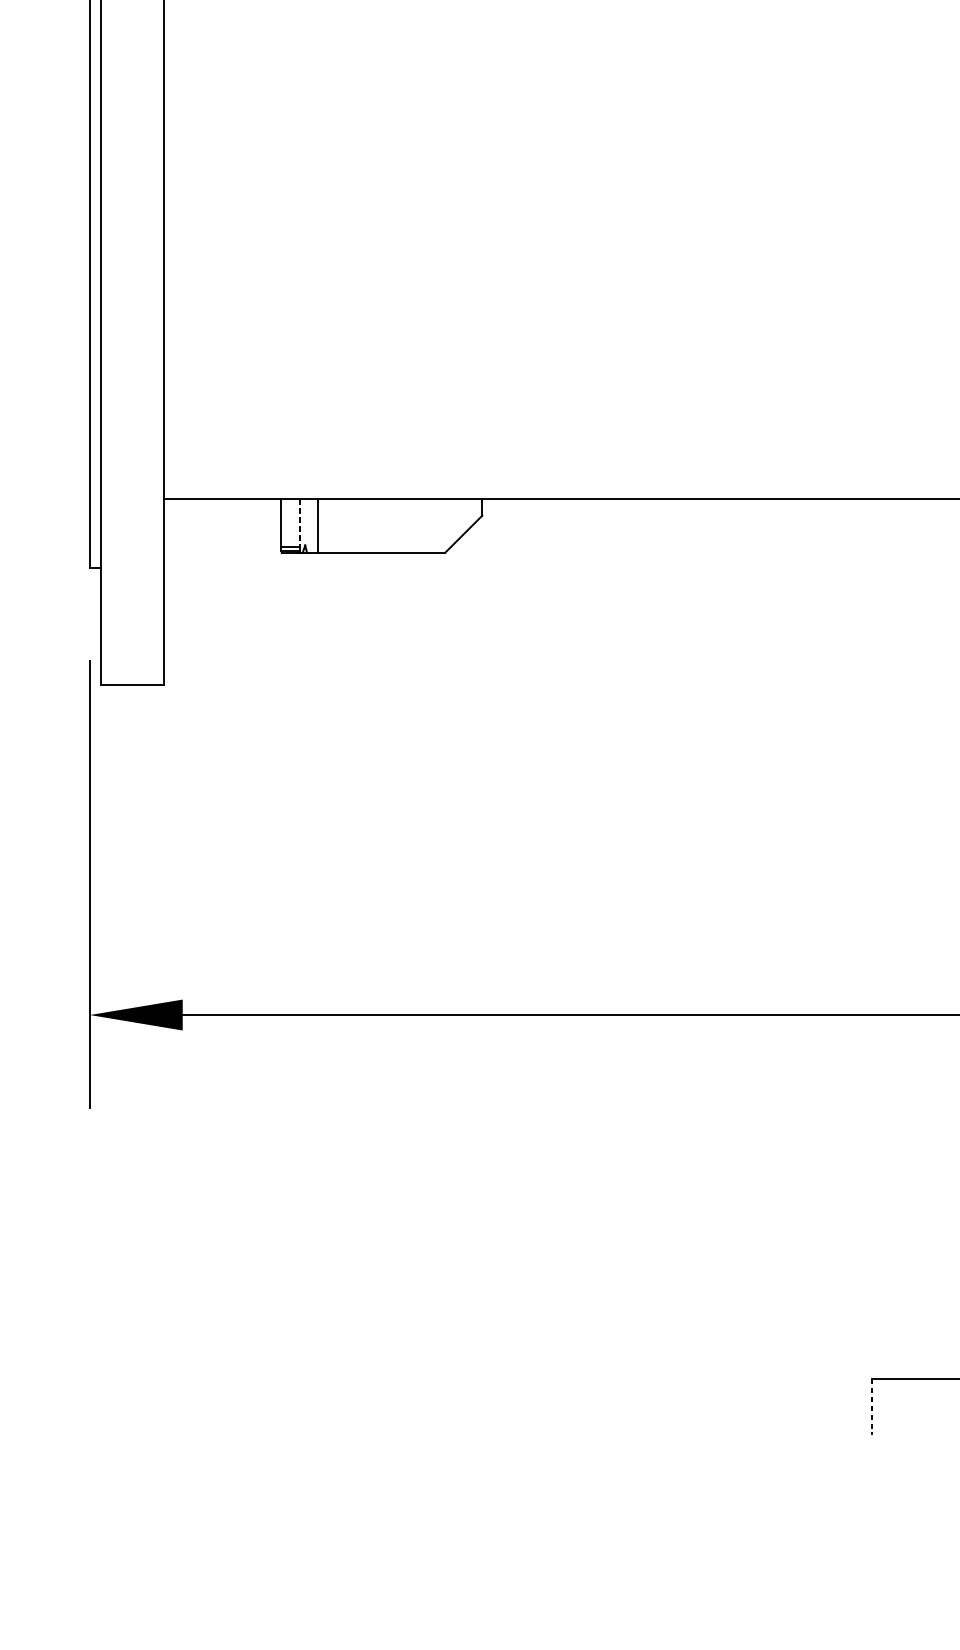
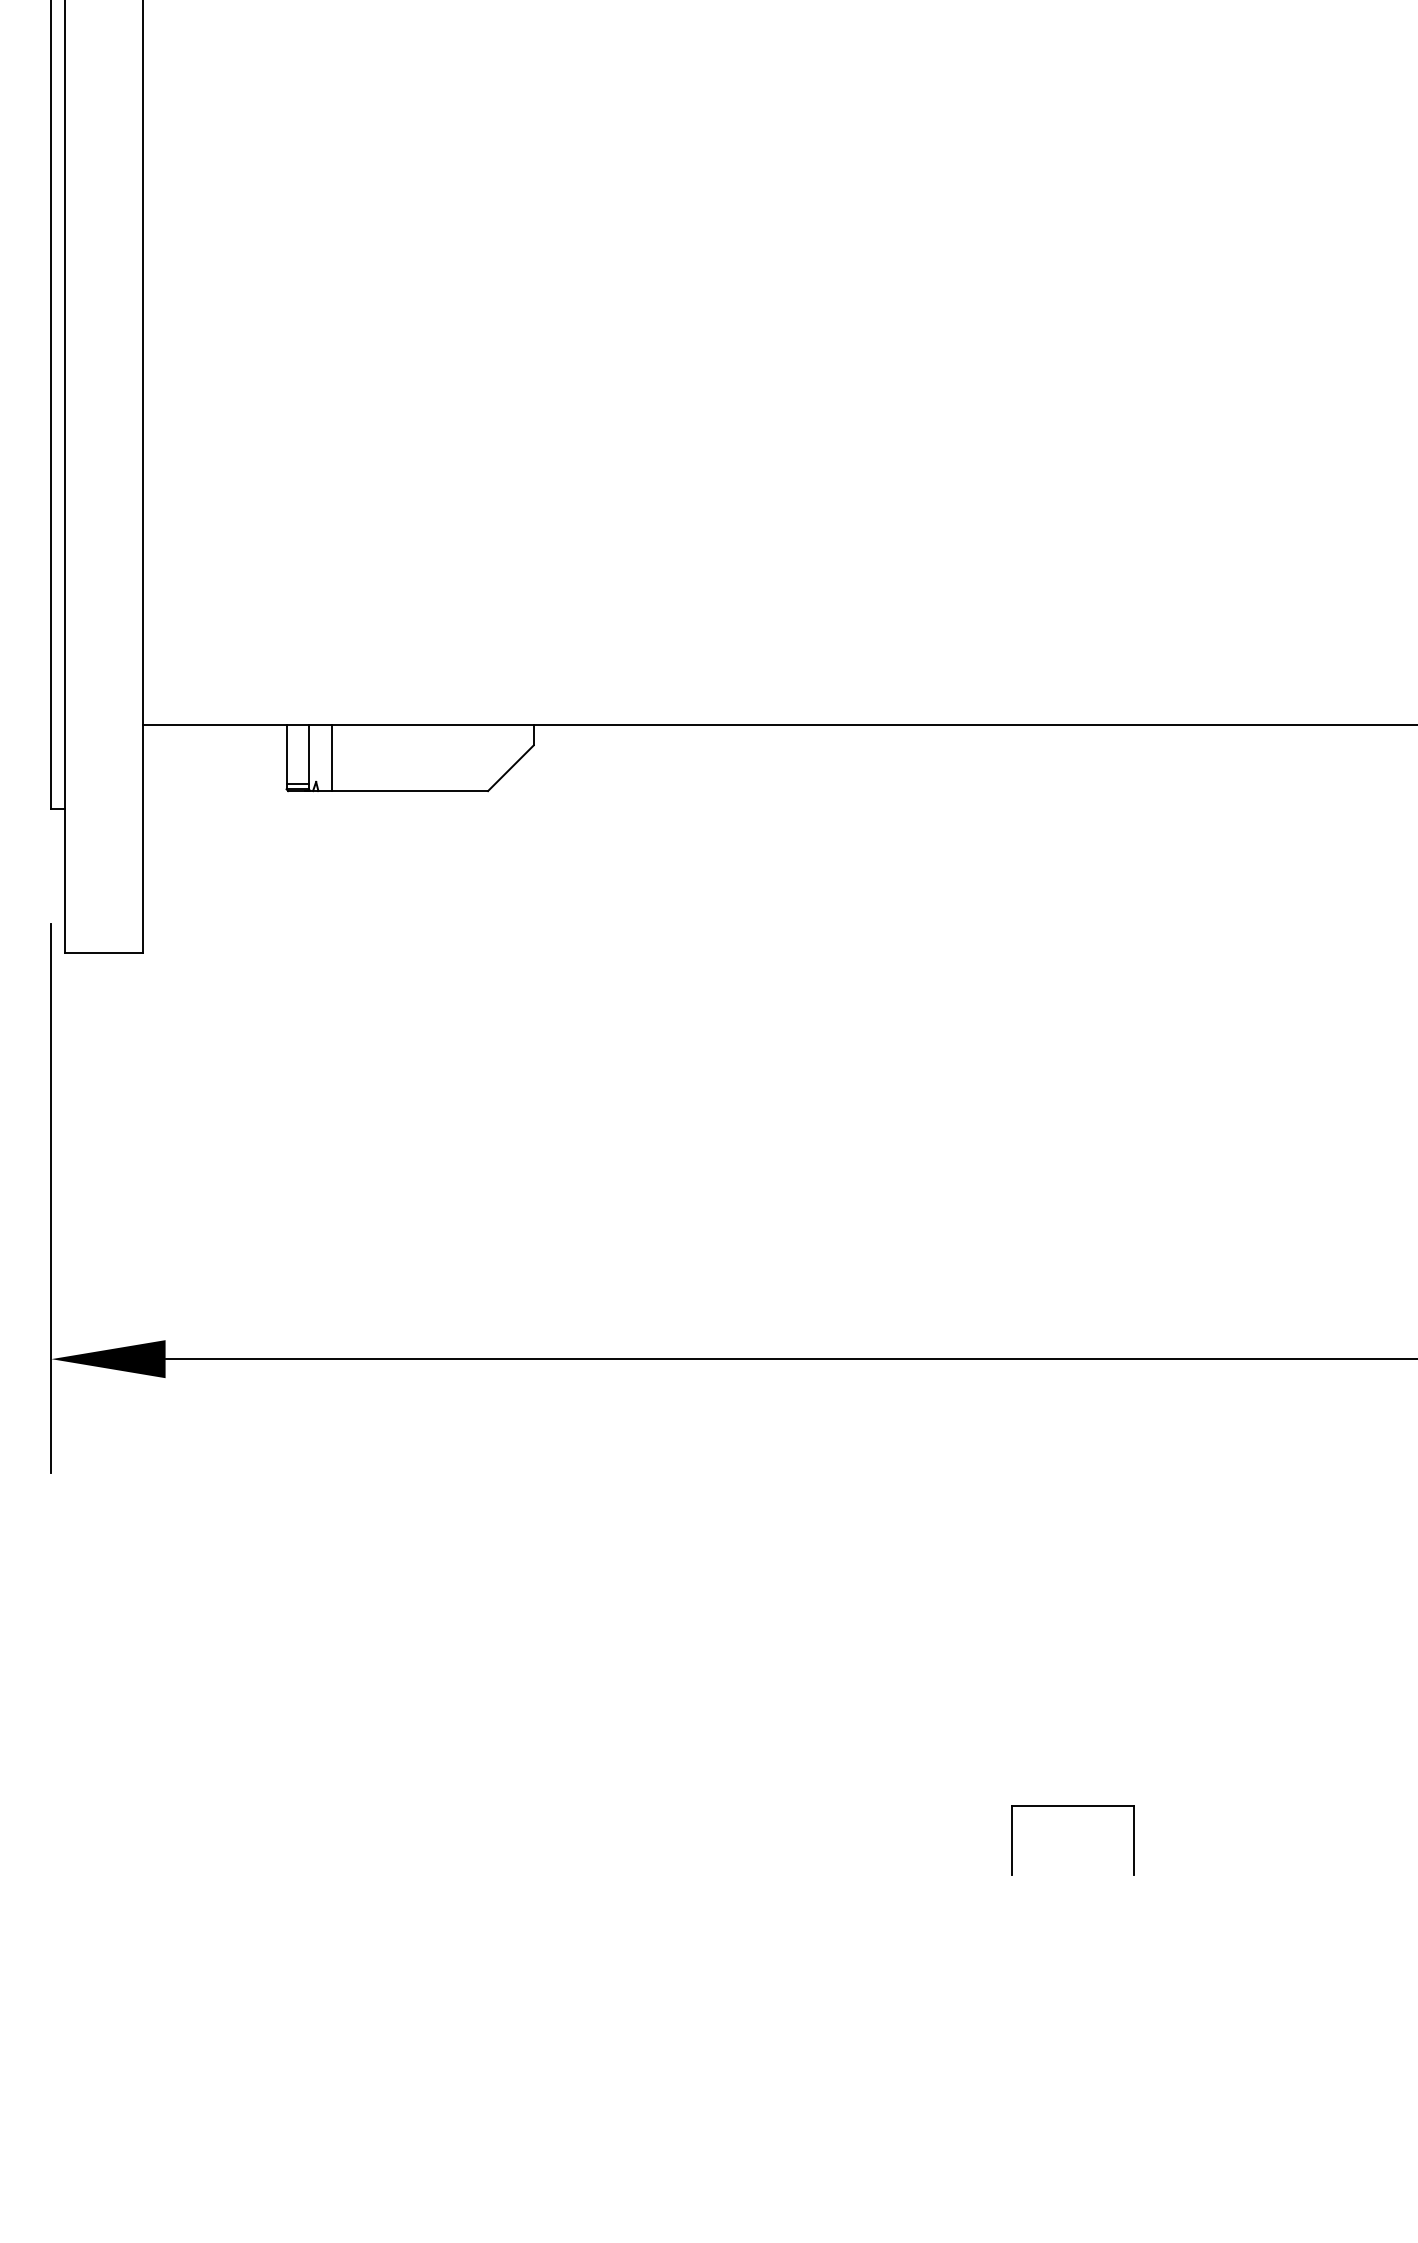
line: (299, 523) -> (309, 754), dashed -> solid
line: (871, 1407) -> (1012, 1841), dashed -> solid

